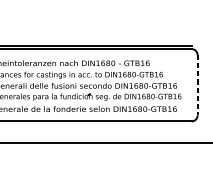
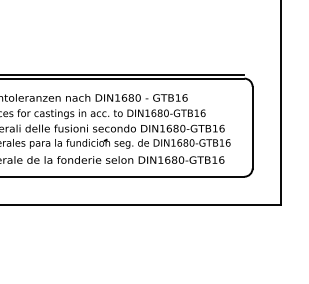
line: (197, 85) -> (252, 127), dashed -> solid

